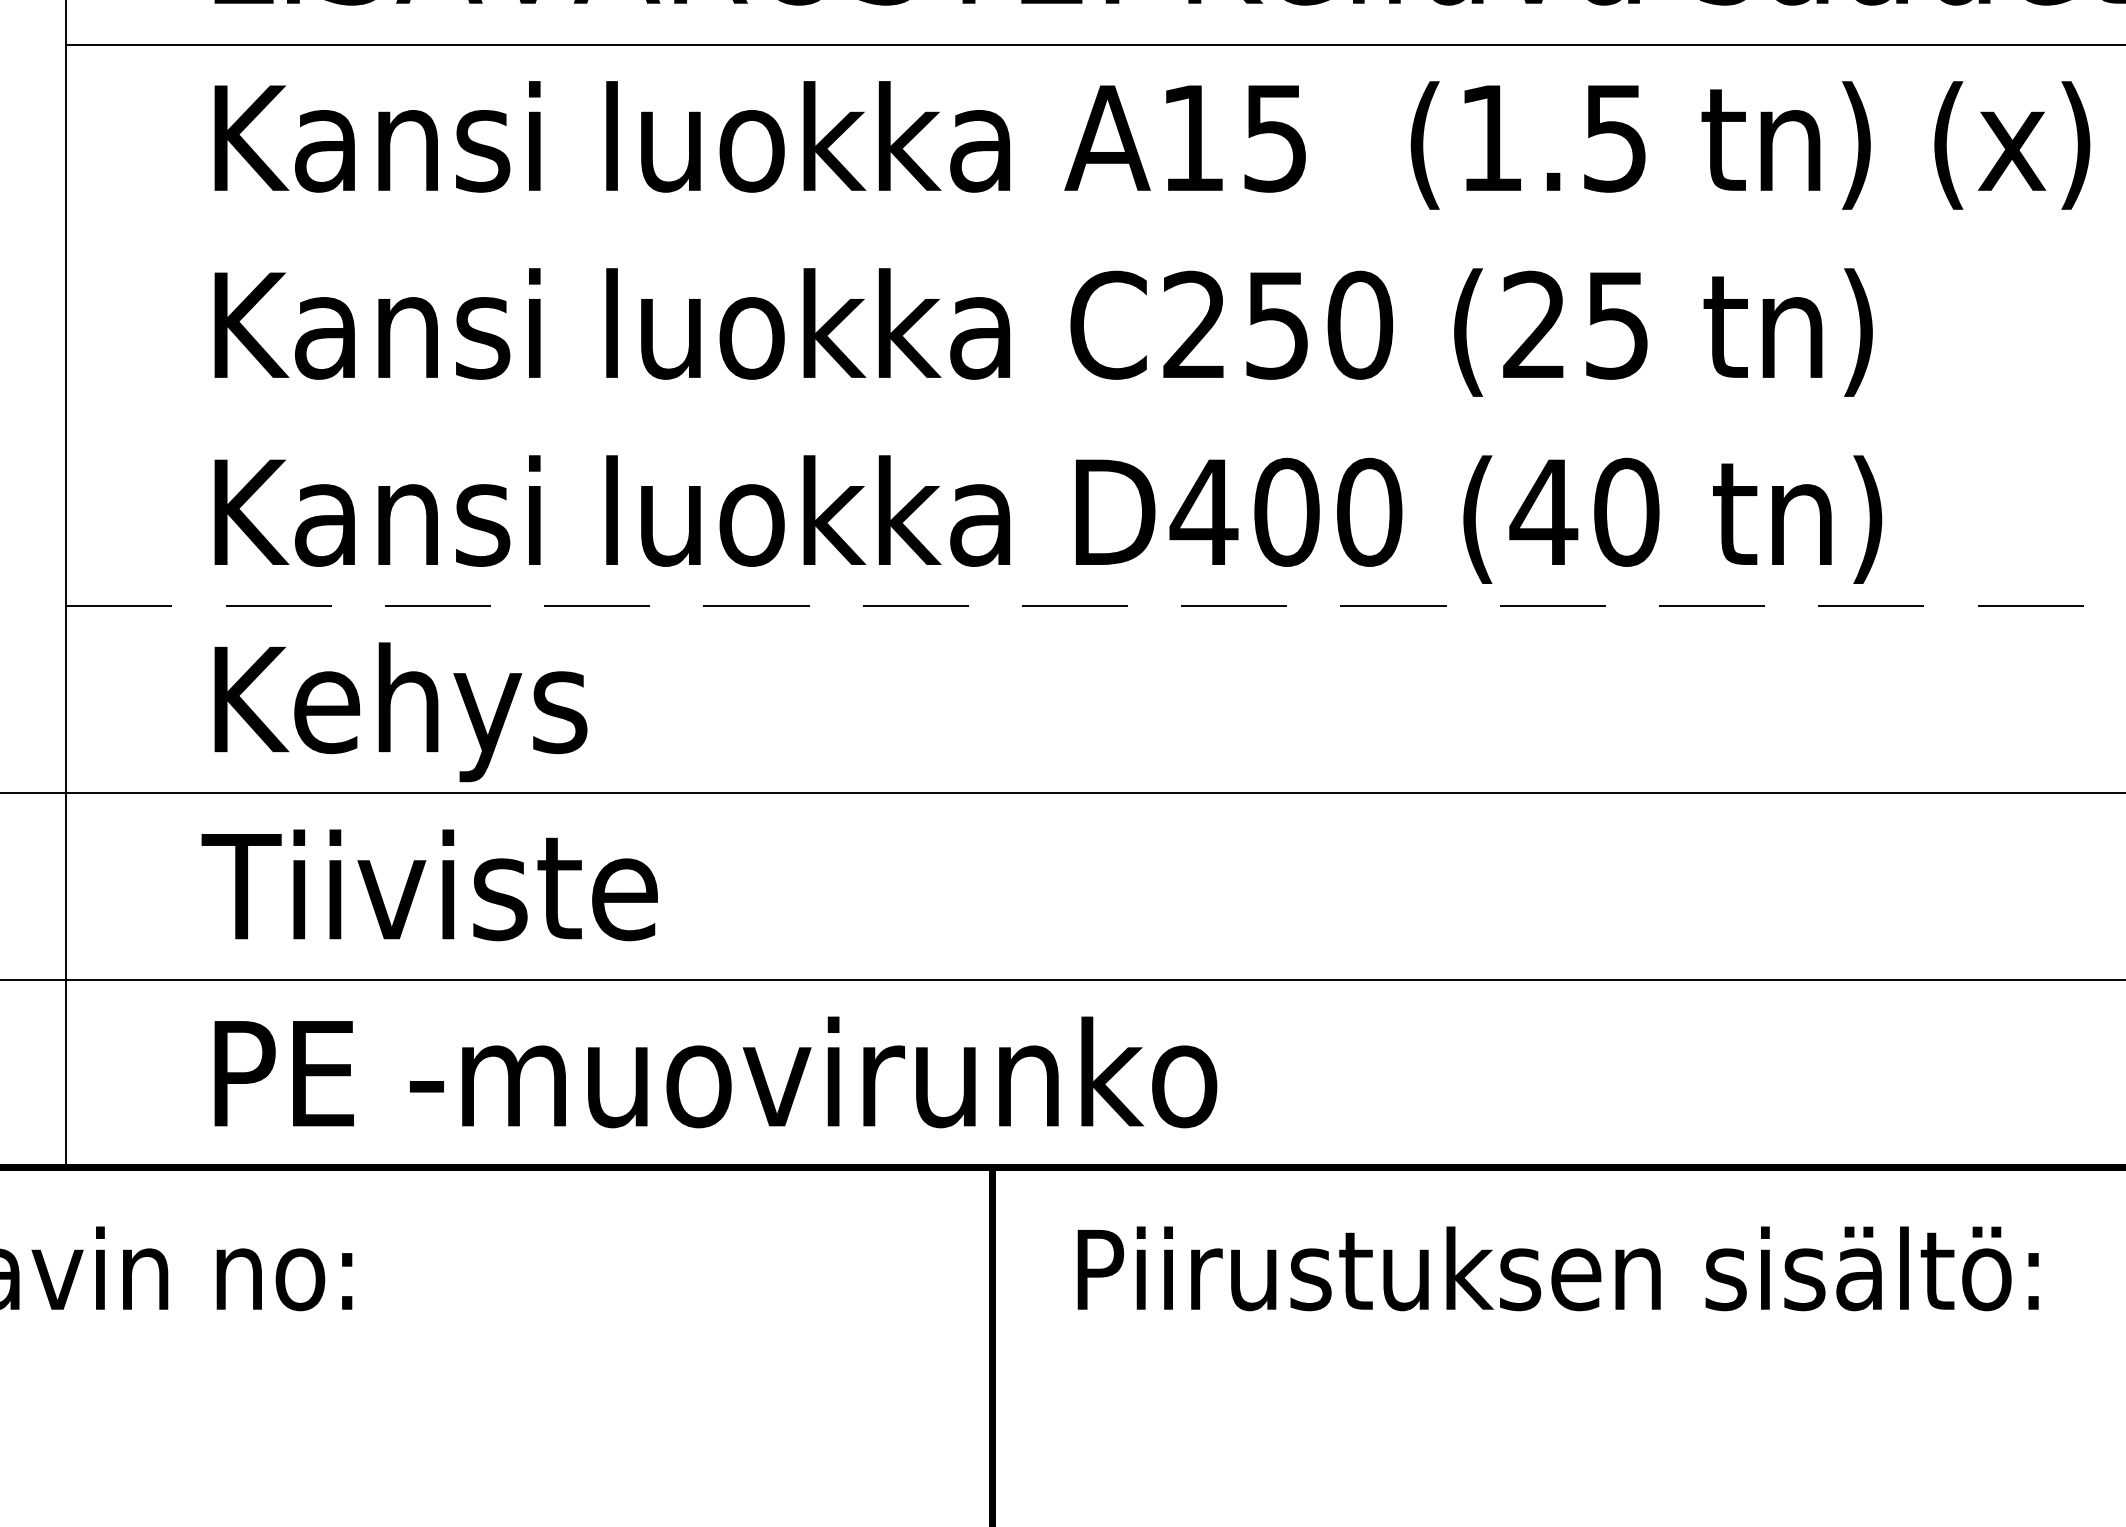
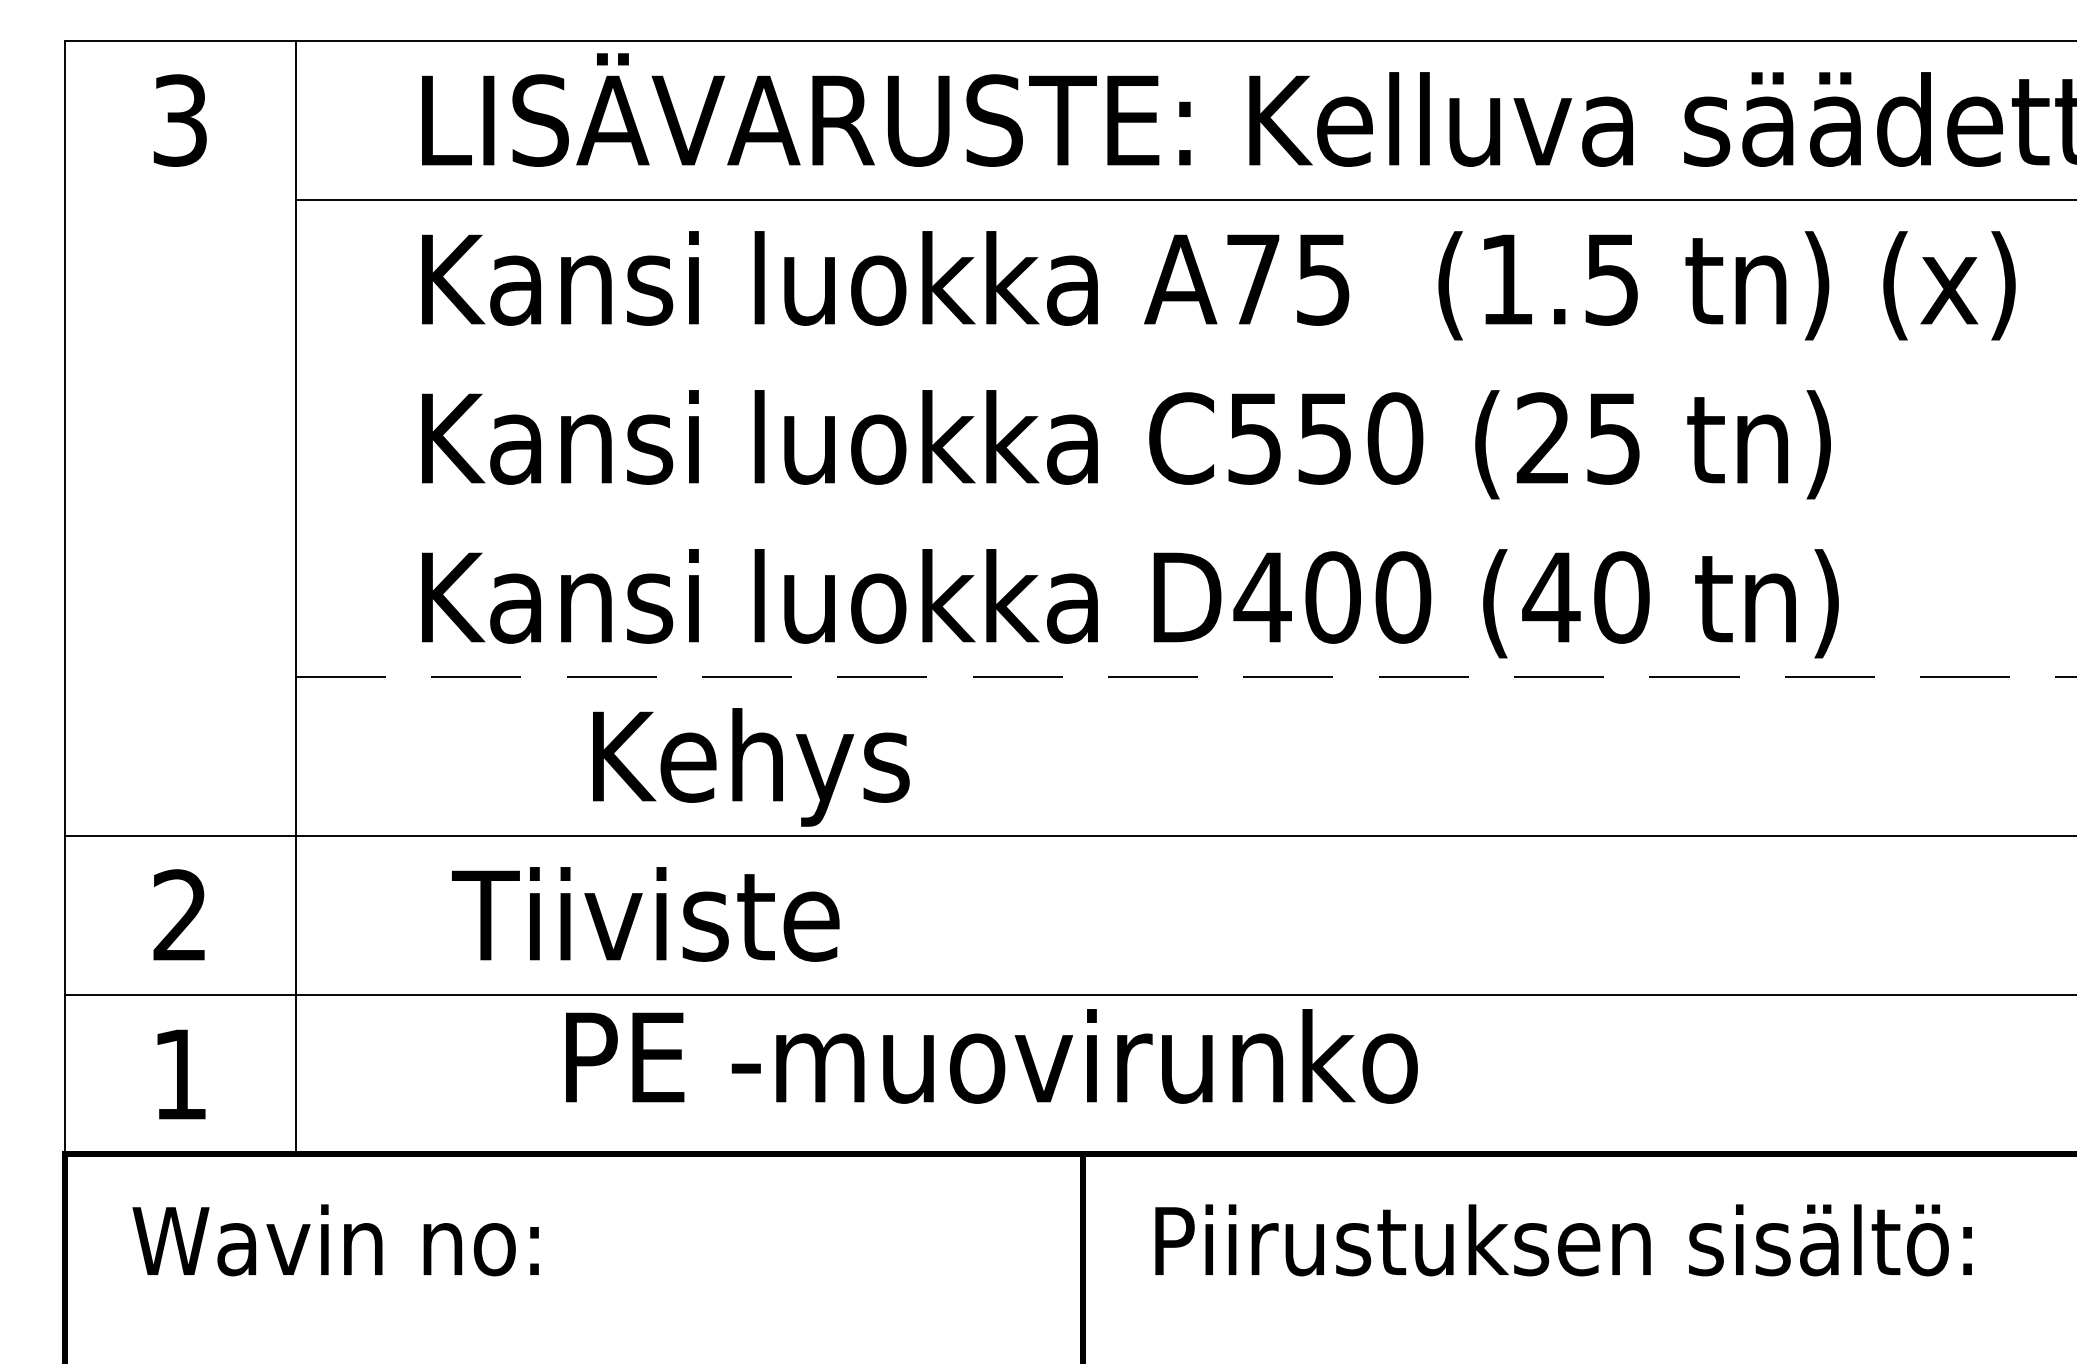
text: (1193, 138) -> (1253, 279), A15 -> A75
text: (1194, 325) -> (1254, 438), C250 -> C550
text: (401, 712) -> (751, 767), moved
text: (429, 885) -> (645, 914), moved
text: (715, 1072) -> (991, 1056), moved

